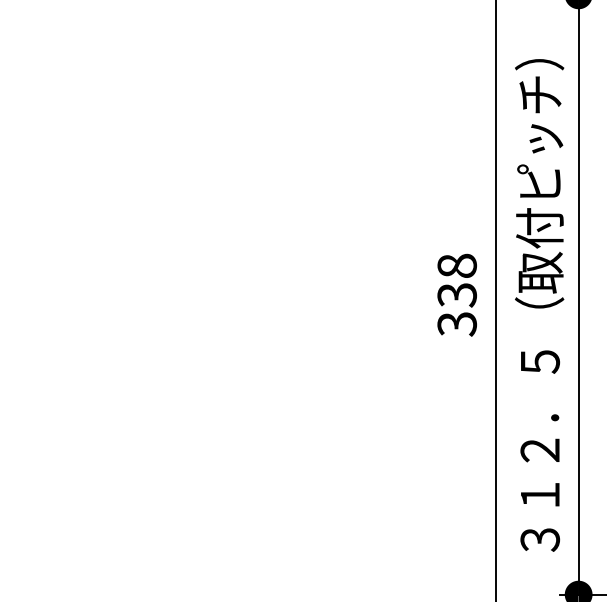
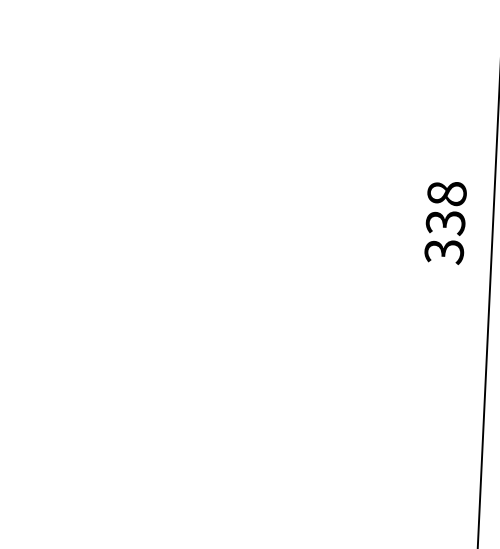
text: (456, 294) -> (444, 222), moved

